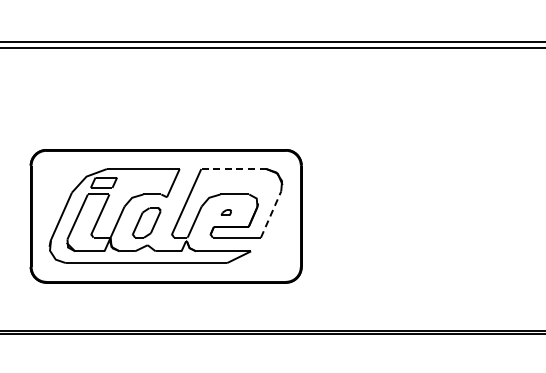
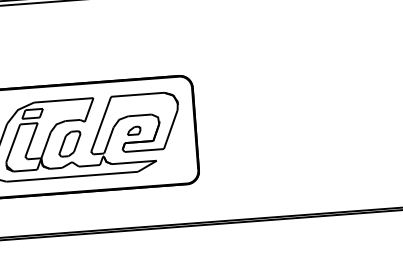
line: (233, 169) -> (137, 95), dashed -> solid
part: (226, 212) -> (134, 130), size x1.67
line: (271, 214) -> (171, 129), dashed -> solid

